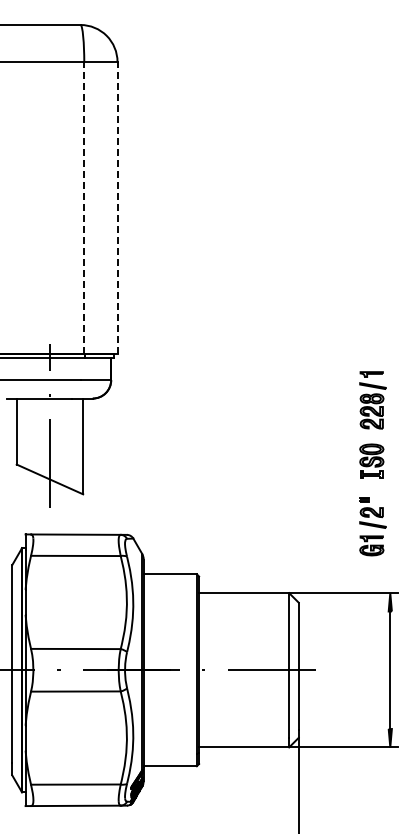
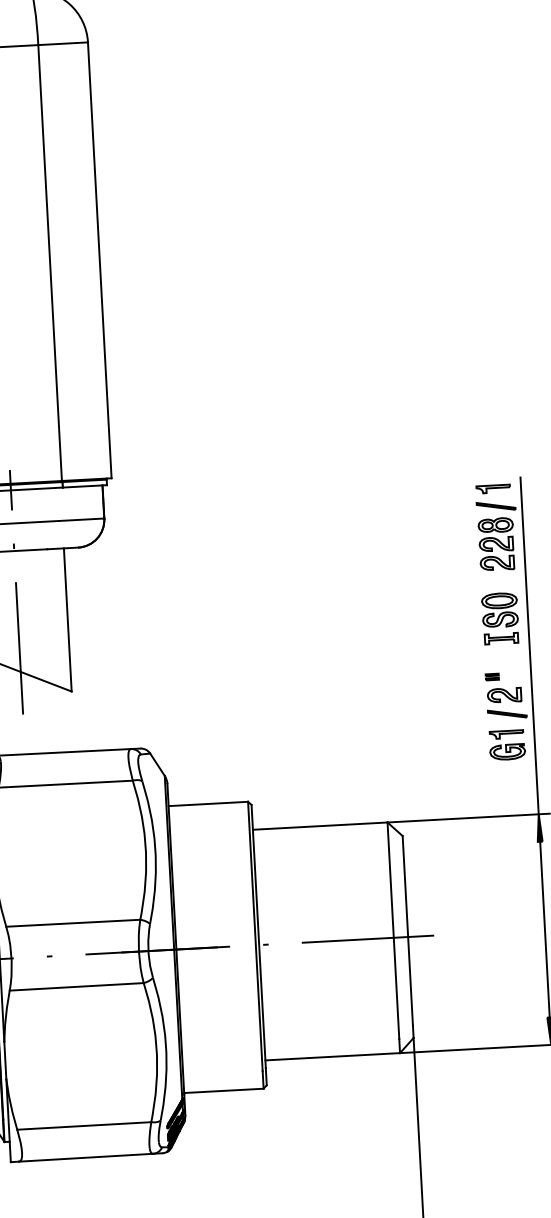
line: (84, 207) -> (50, 262), dashed -> solid
line: (117, 207) -> (99, 259), dashed -> solid
line: (390, 480) -> (529, 645), added

